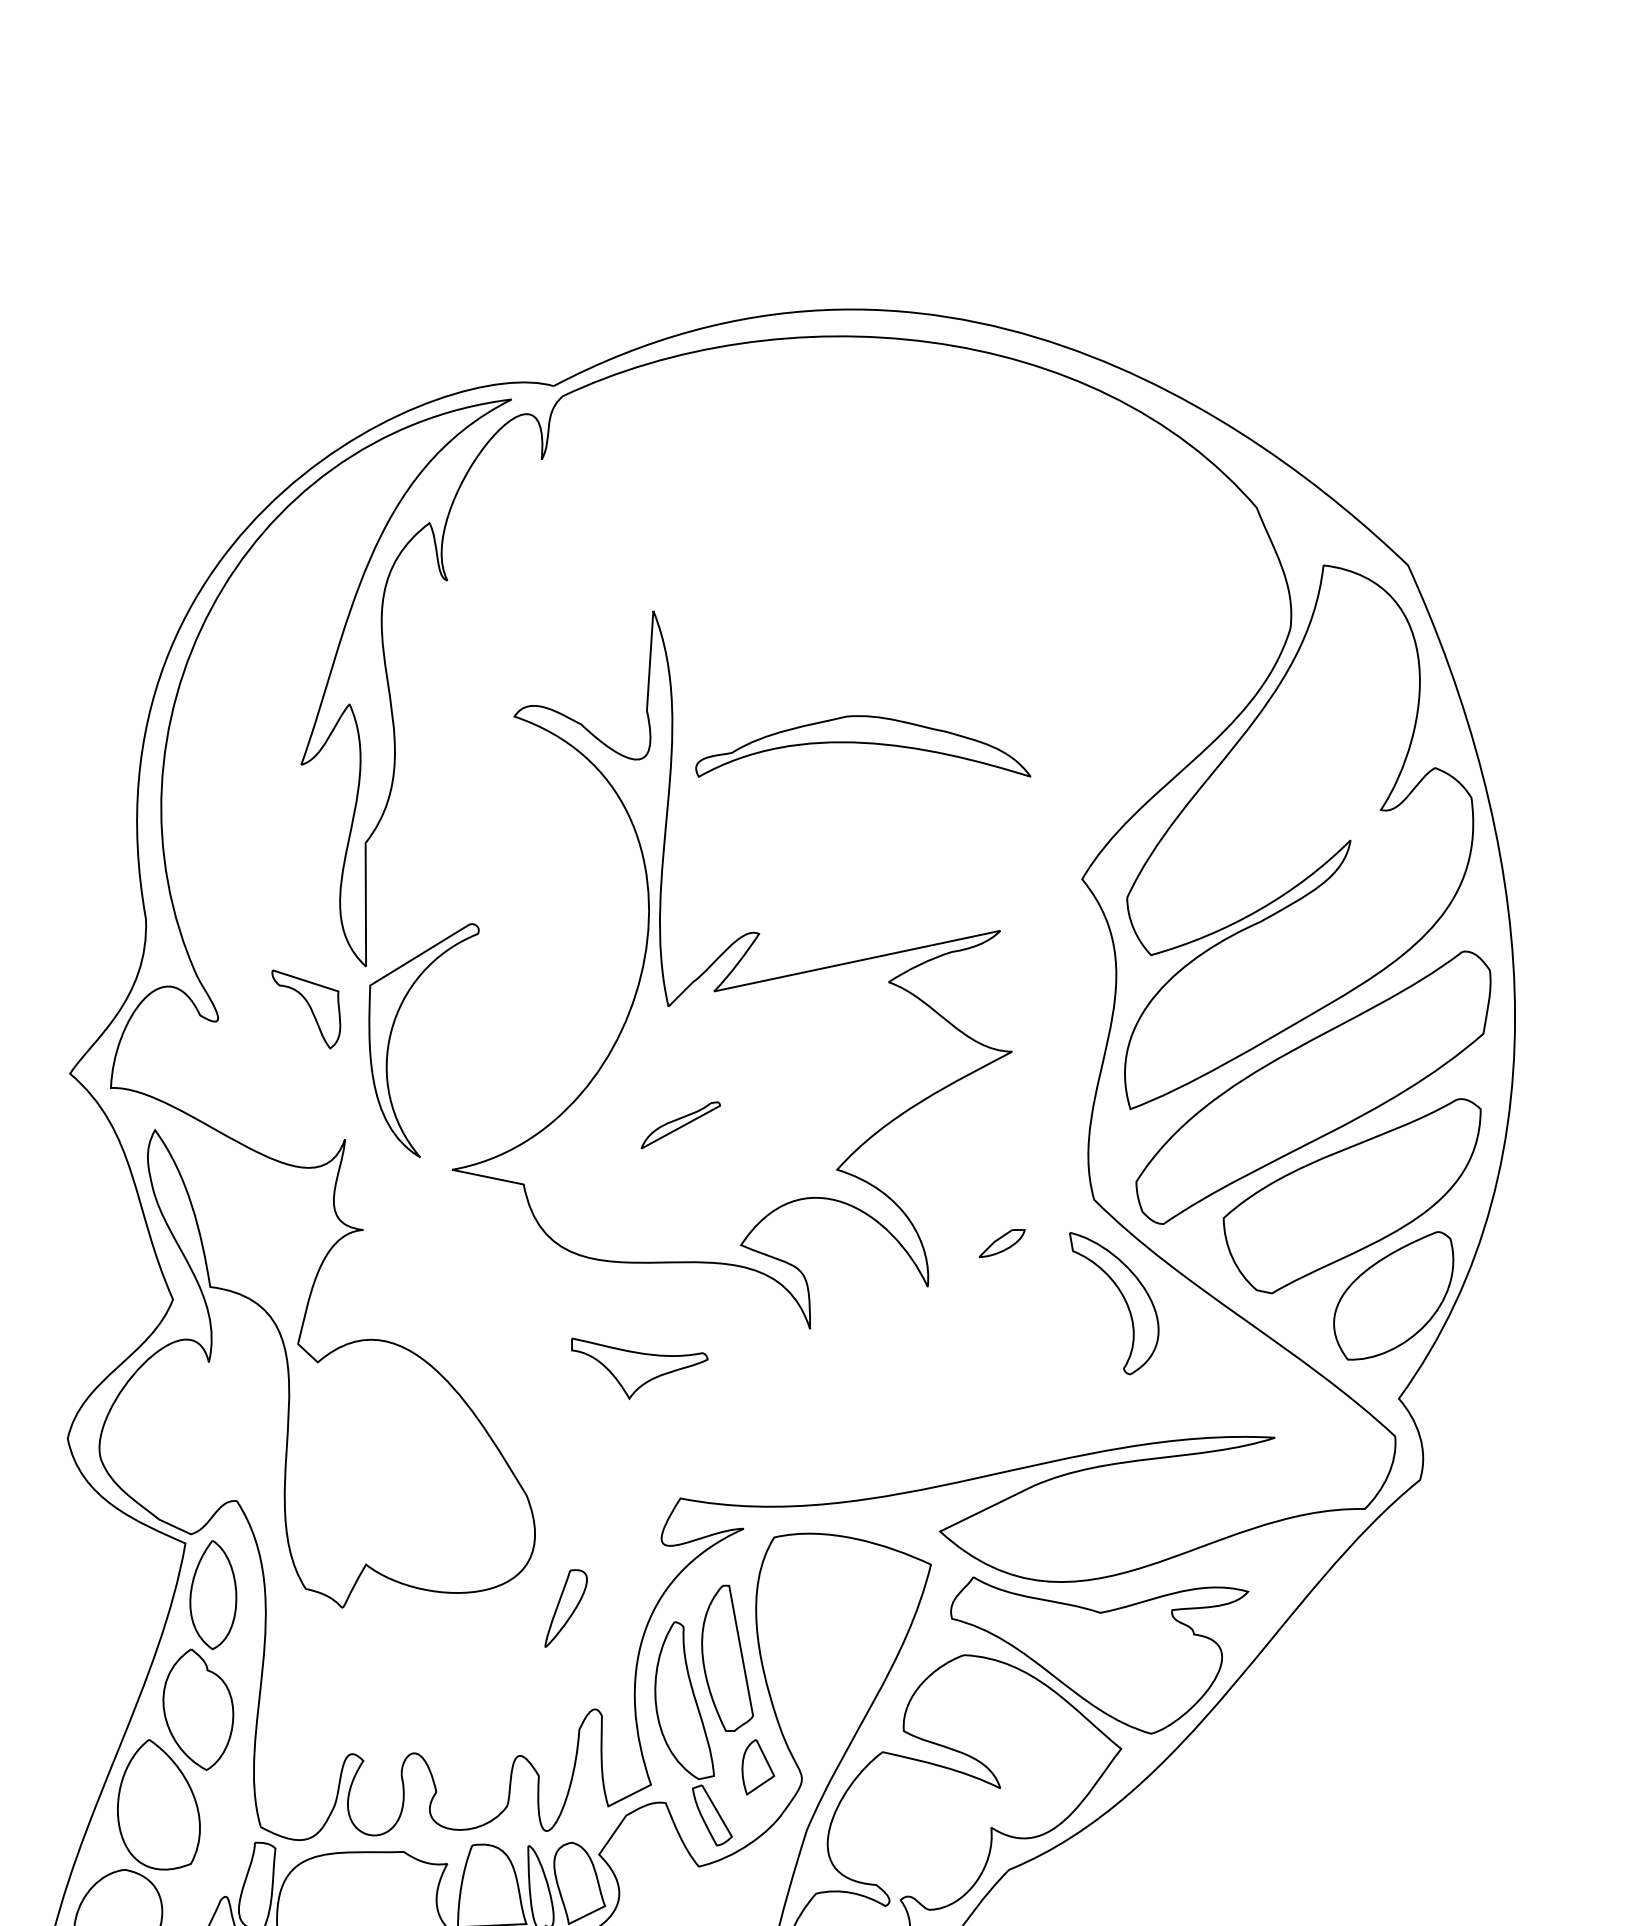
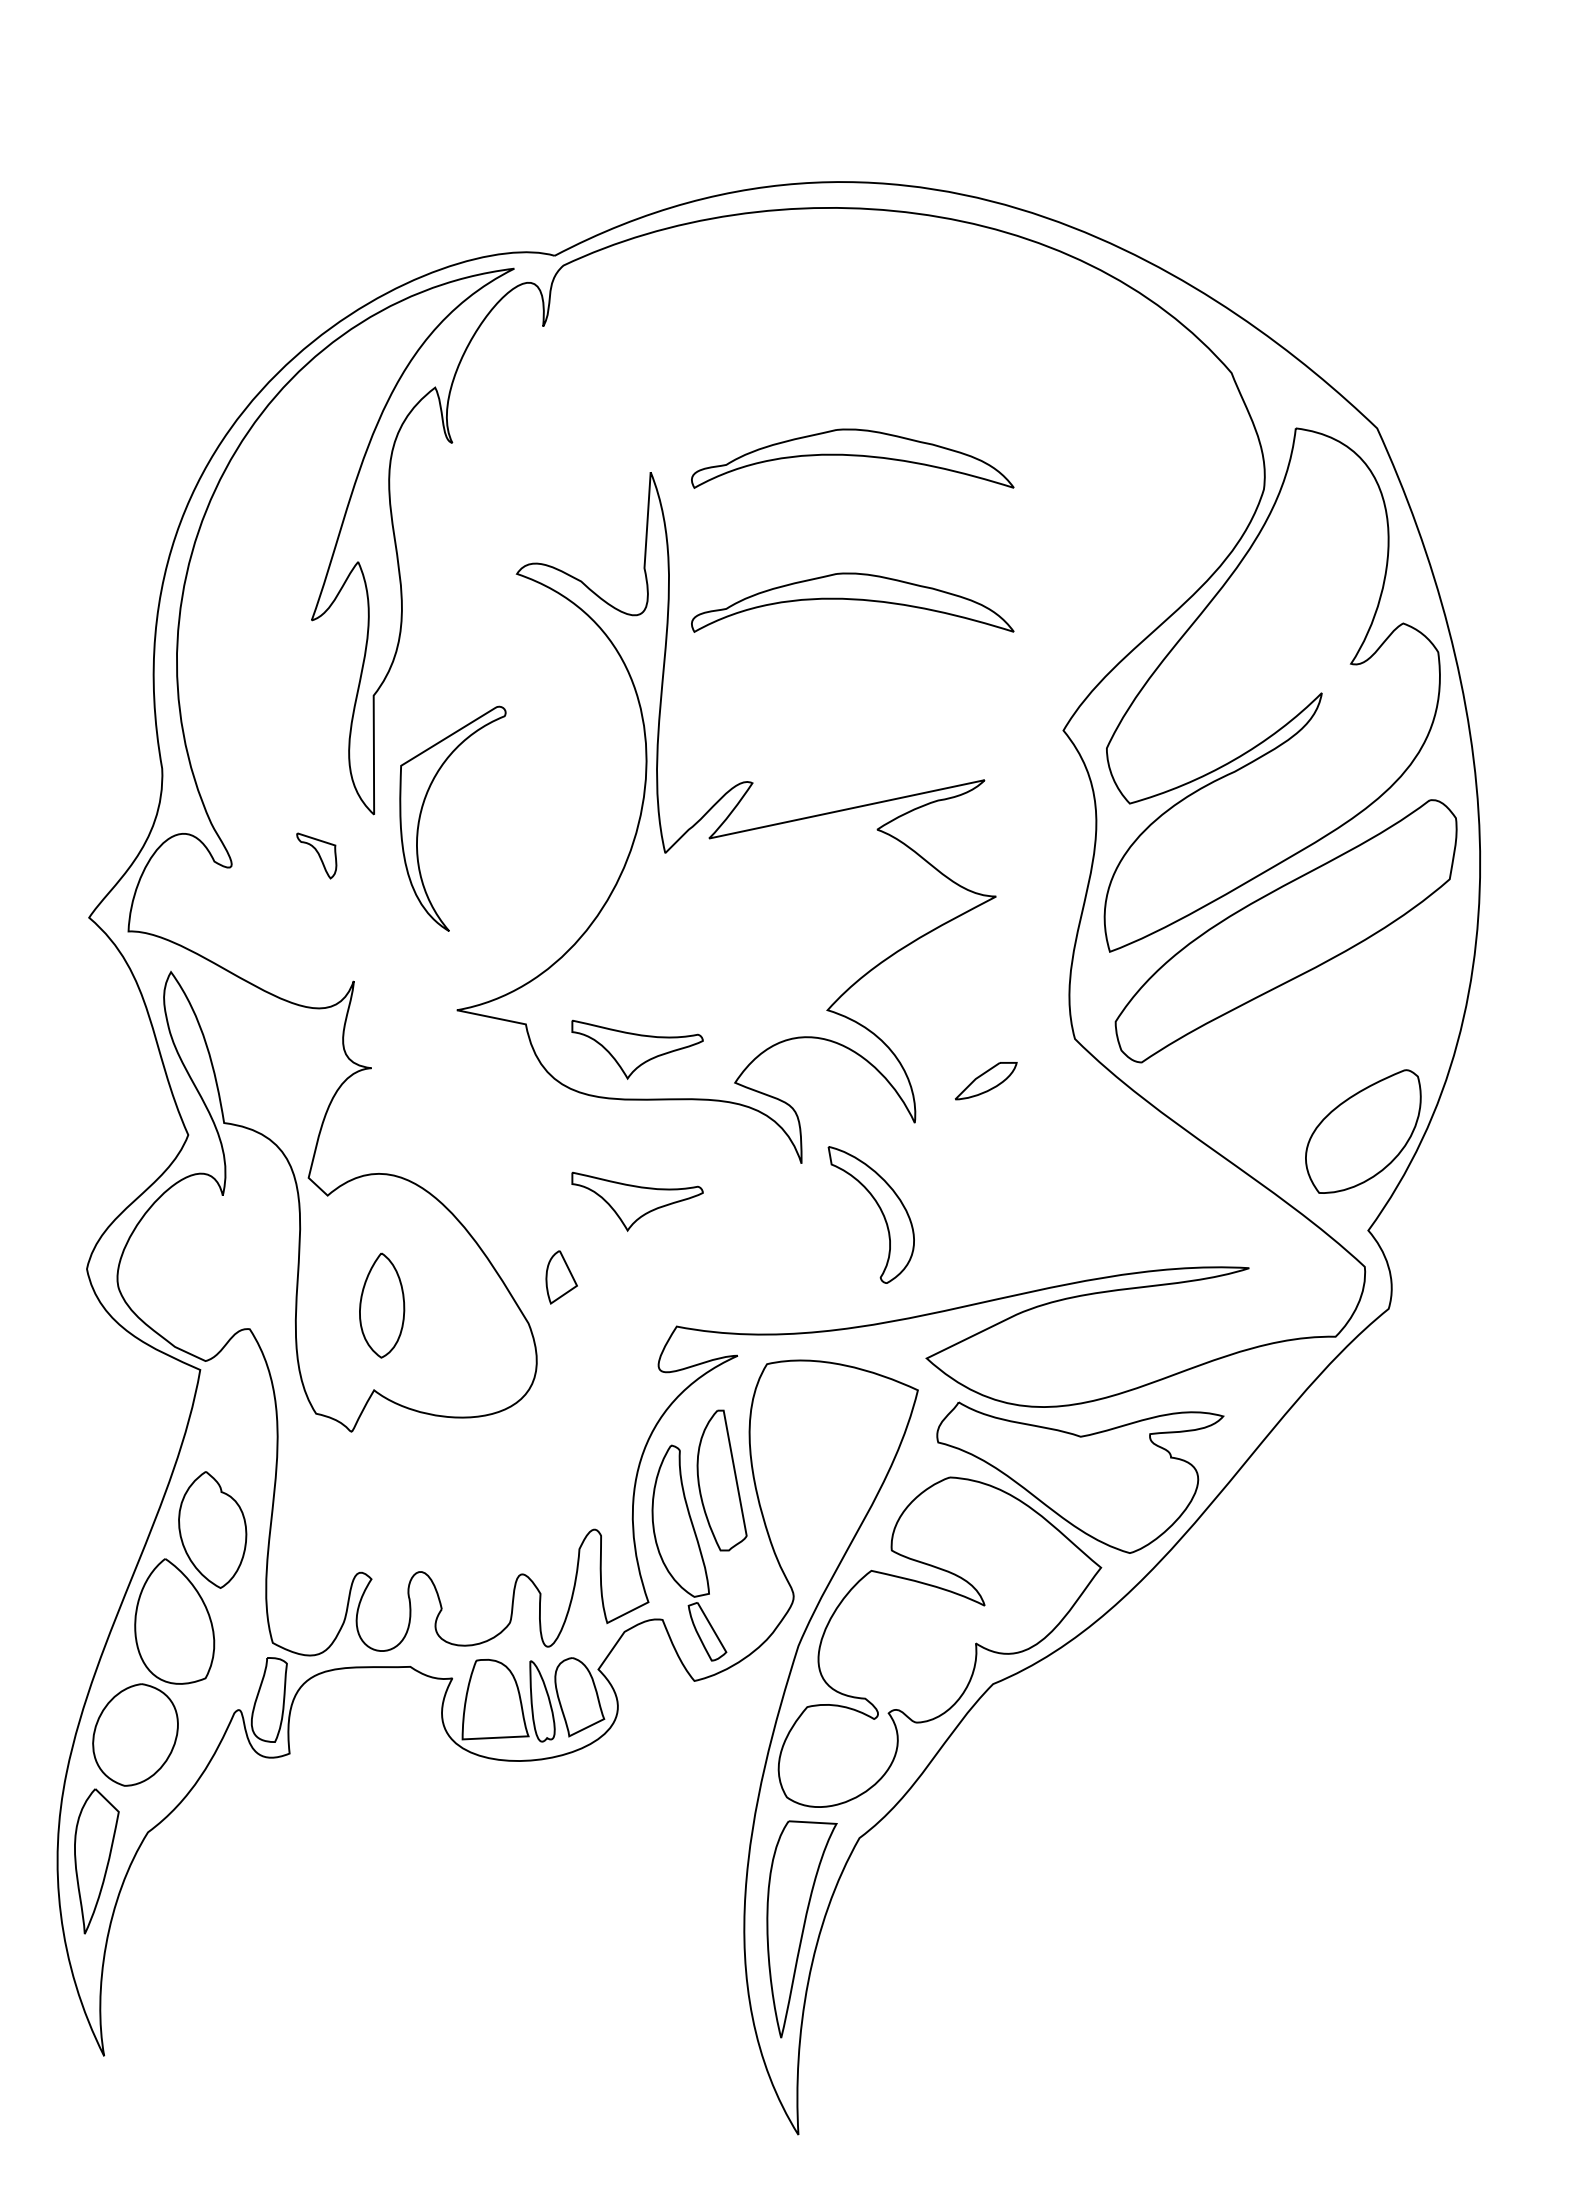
part: (863, 596) -> (852, 458), added
part: (306, 1009) -> (316, 855), size x0.6
part: (392, 1031) -> (422, 810), moved
part: (680, 1125) -> (676, 967), removed
part: (1351, 1196) -> (1322, 1035), removed
part: (639, 1210) -> (637, 1049), added
part: (1002, 1243) -> (986, 1081), size x1.4
part: (1122, 1297) -> (879, 1209), moved
part: (213, 1594) -> (382, 1305), moved
part: (565, 1608) -> (566, 1432), removed
part: (758, 1767) -> (561, 1277), moved

